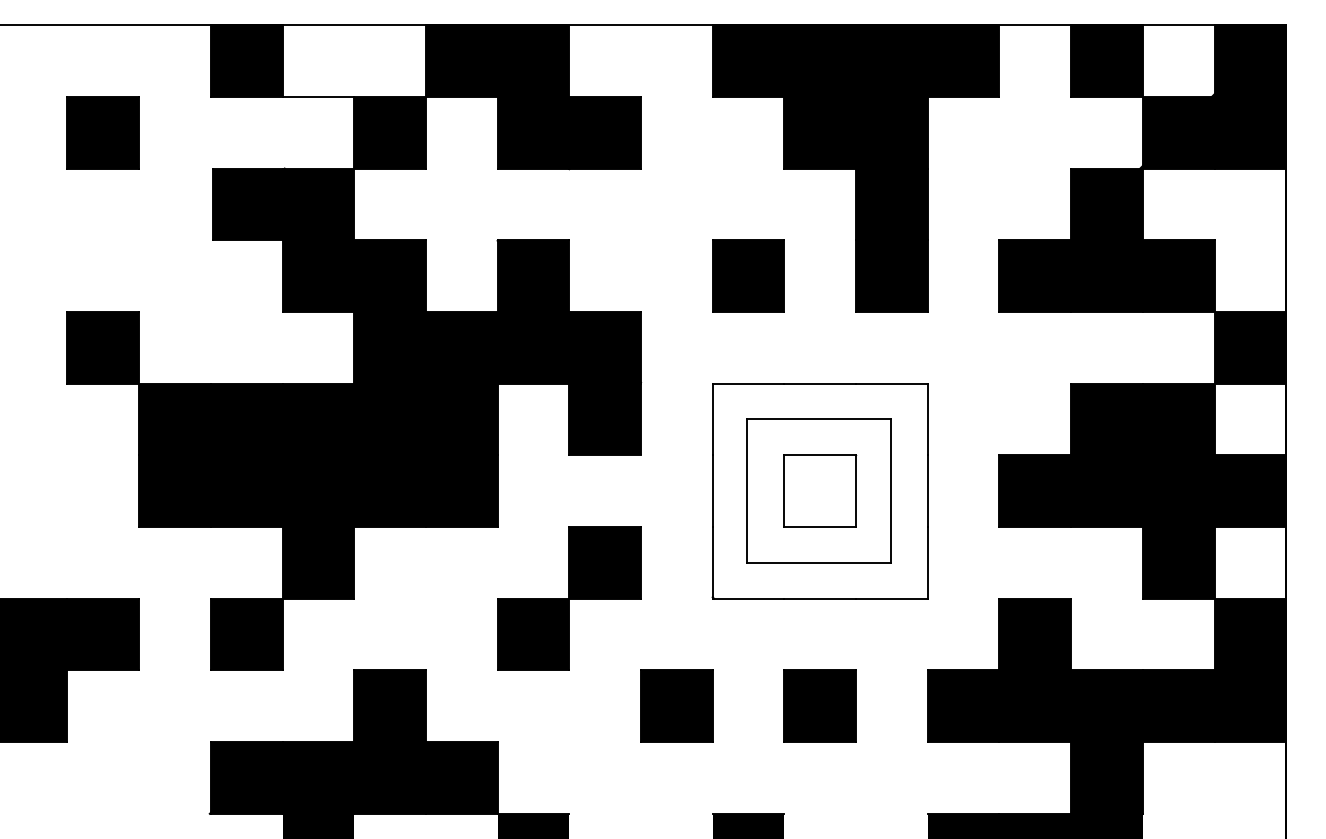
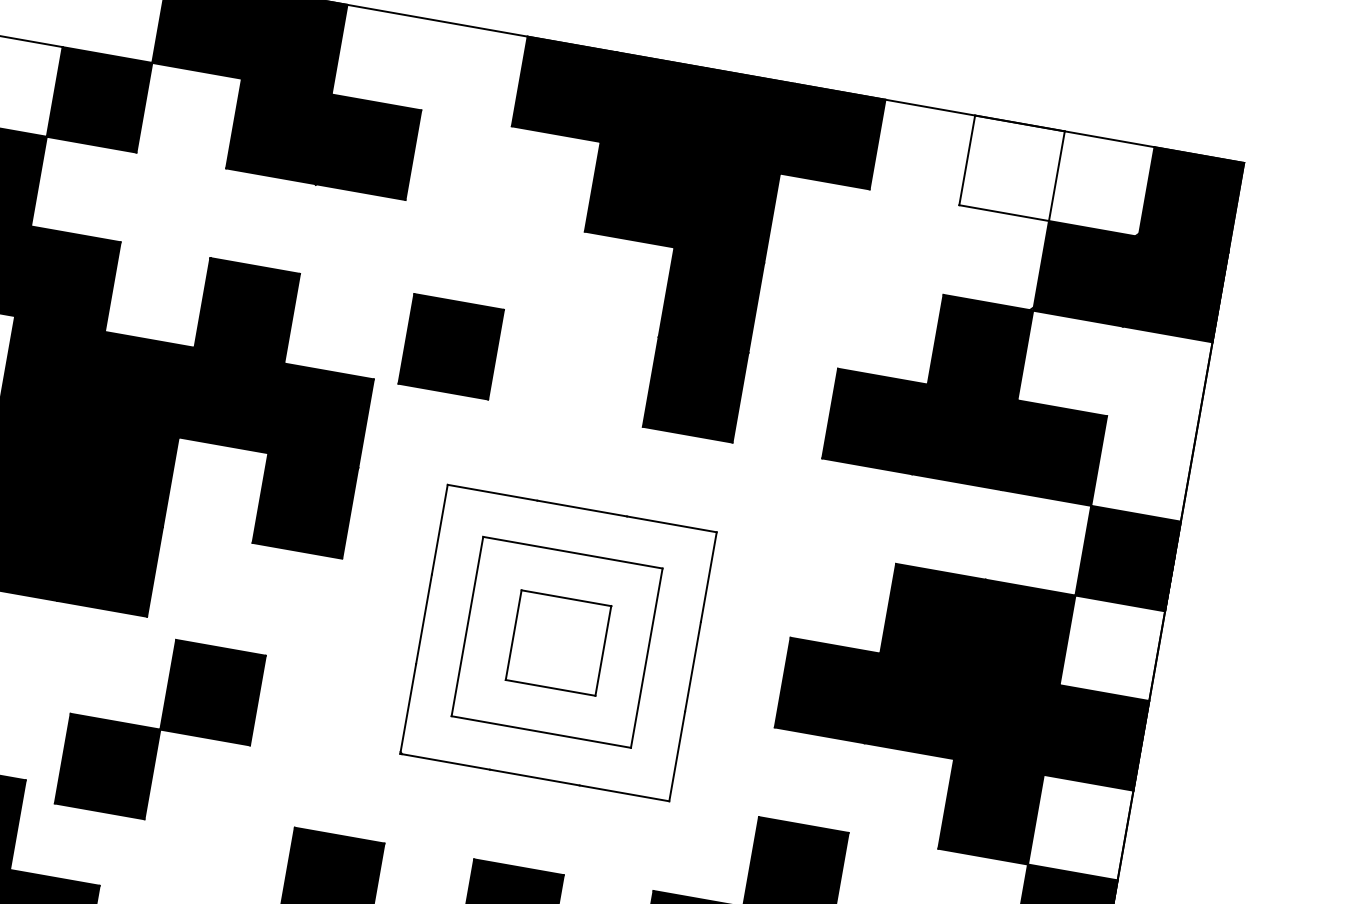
fill: (1106, 60) -> (1011, 167), removed
part: (748, 275) -> (451, 345), moved
part: (569, 598) -> (160, 729), moved

